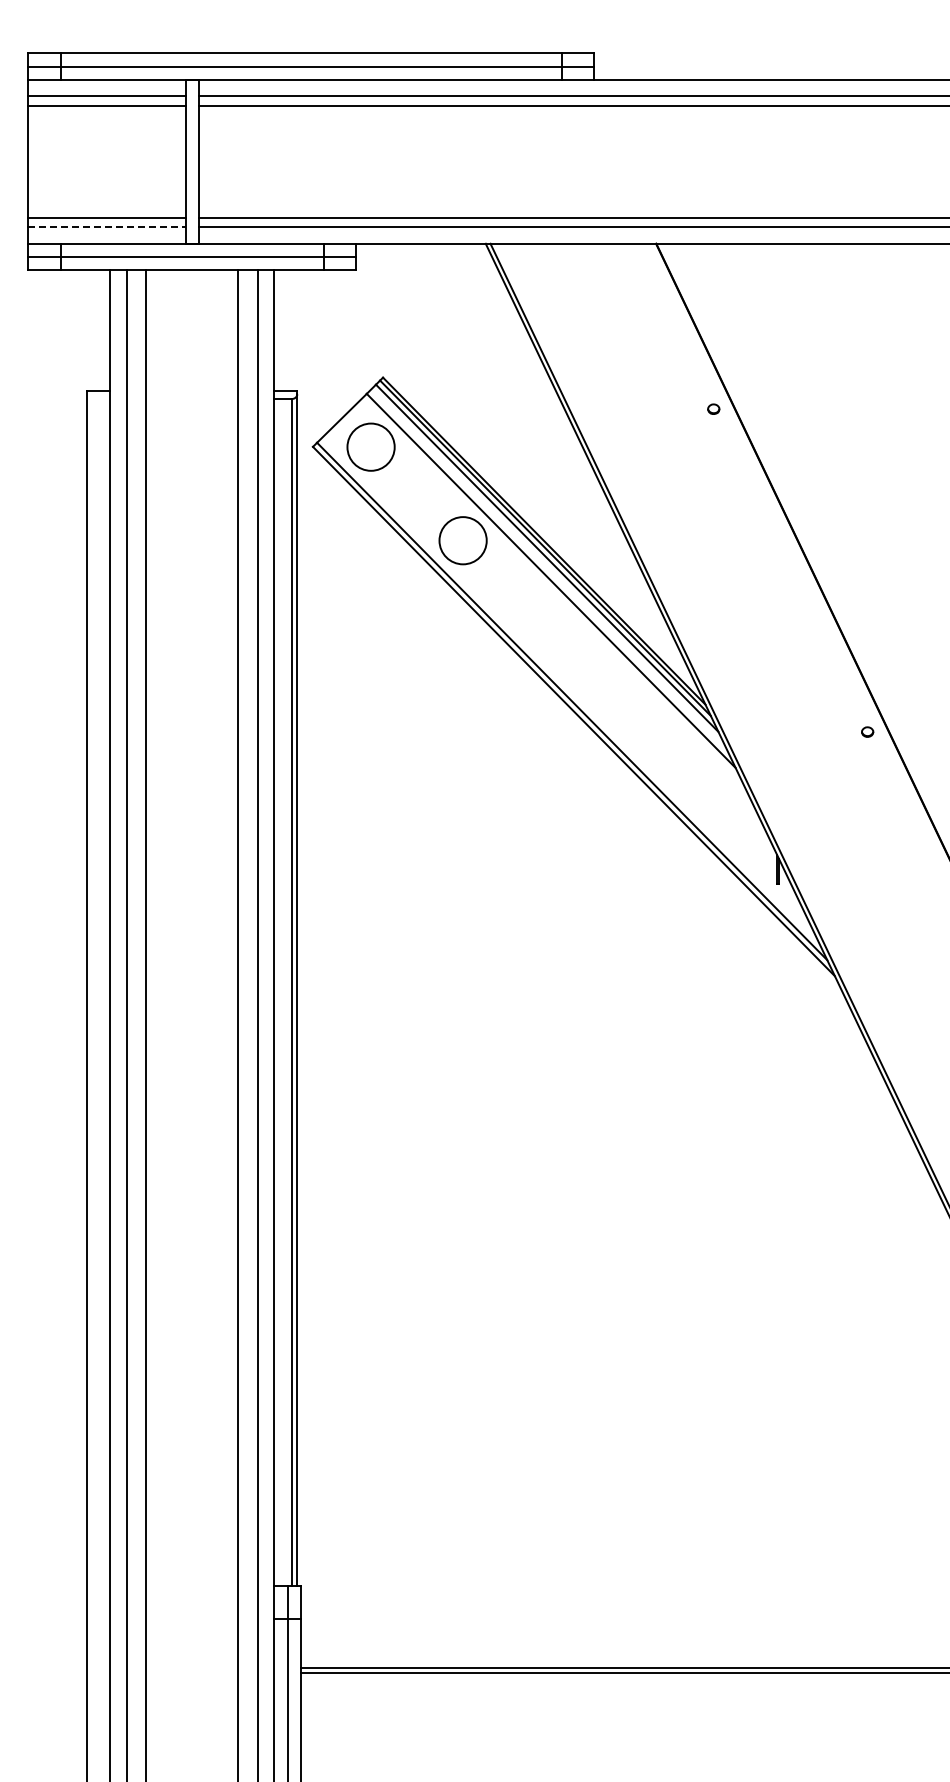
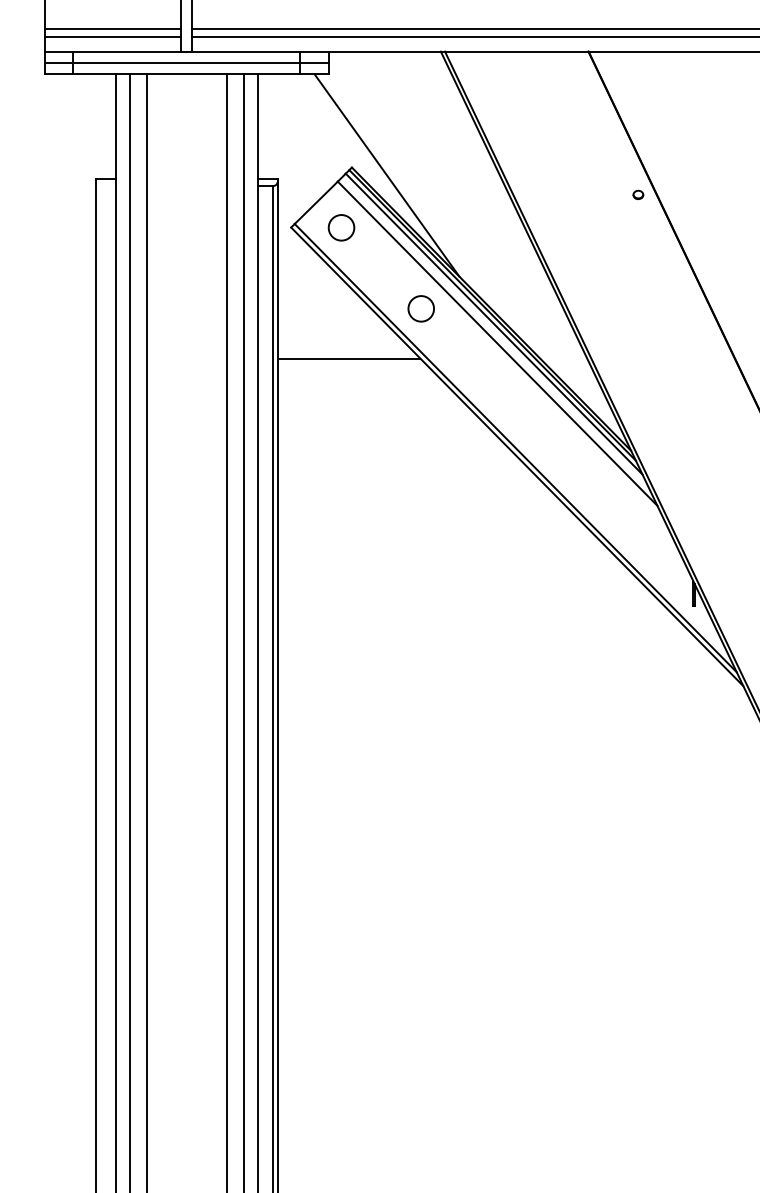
line: (107, 227) -> (113, 37), dashed -> solid
line: (423, 386) -> (386, 175), added
circle: (370, 446) -> (341, 227), size x0.62
circle: (462, 540) -> (420, 308), size x0.62
line: (379, 598) -> (348, 358), added

